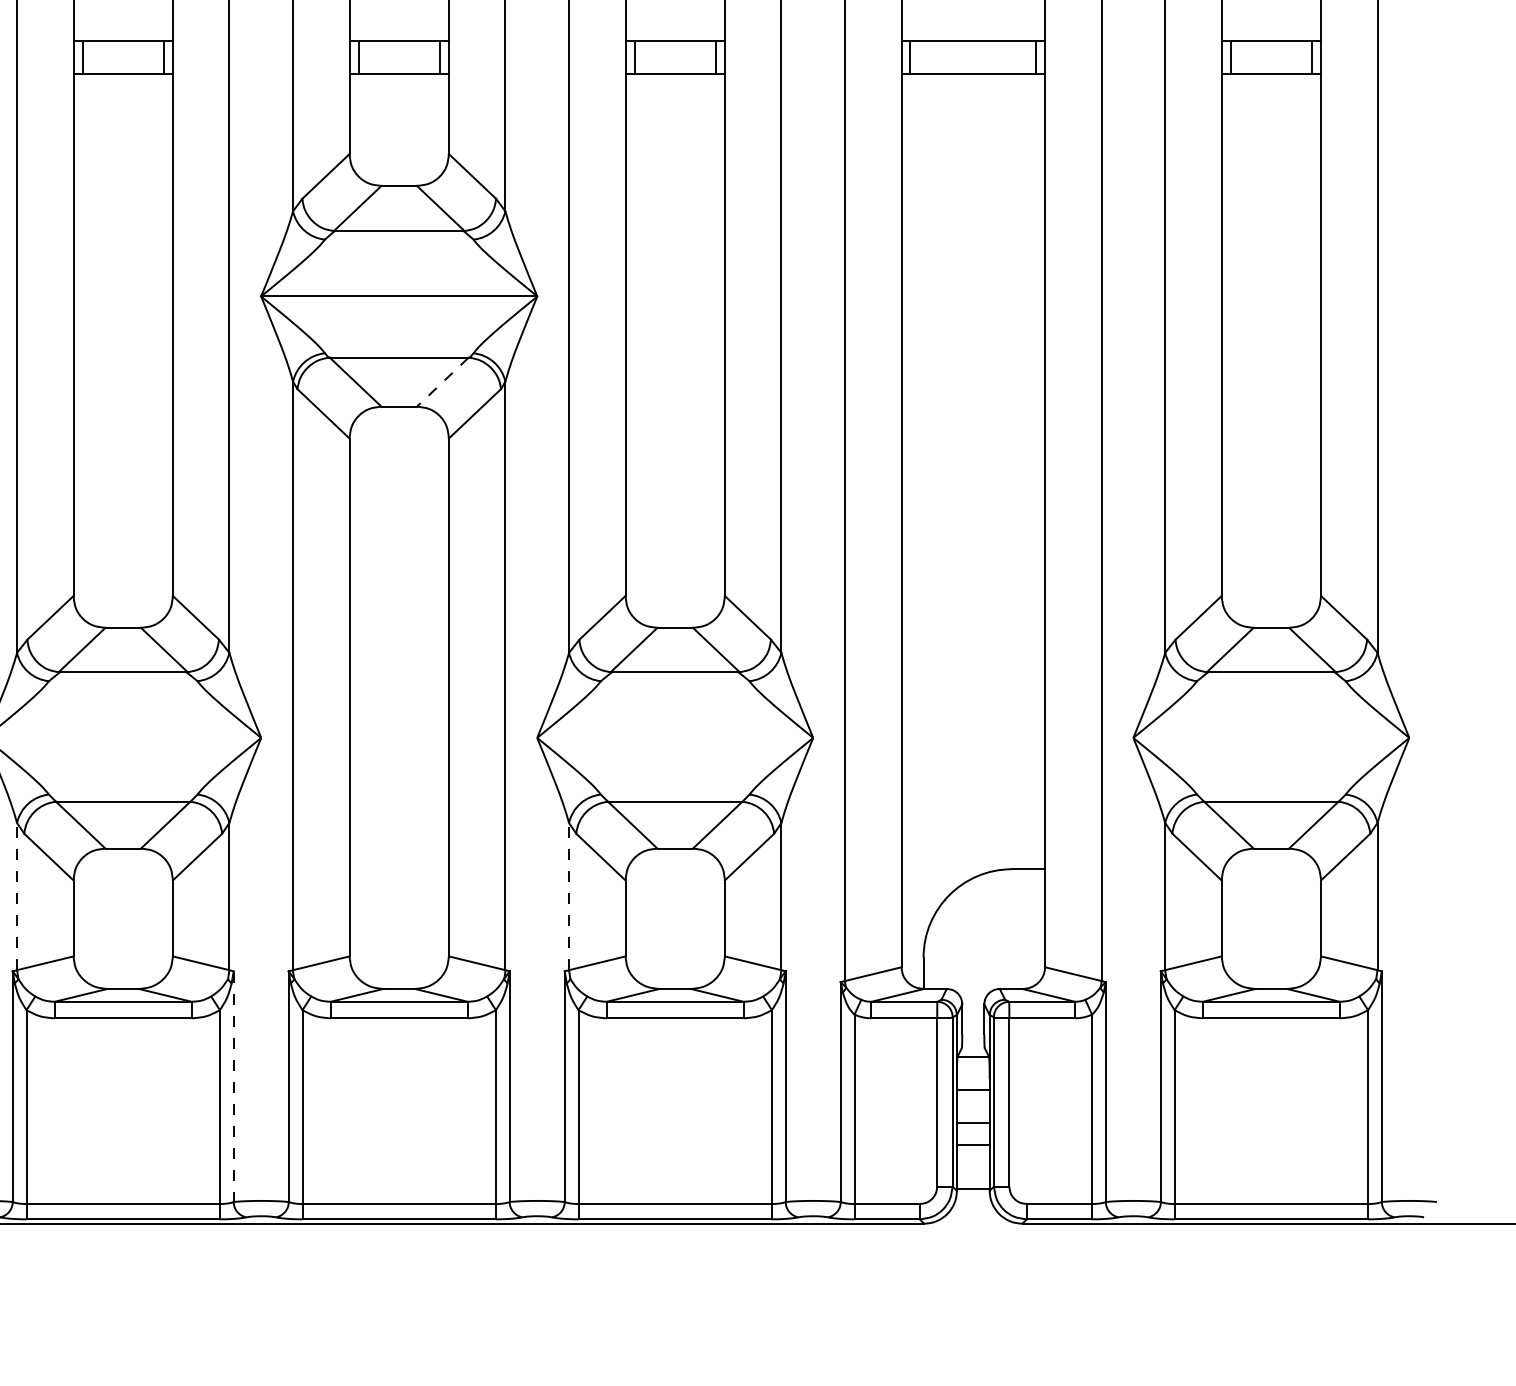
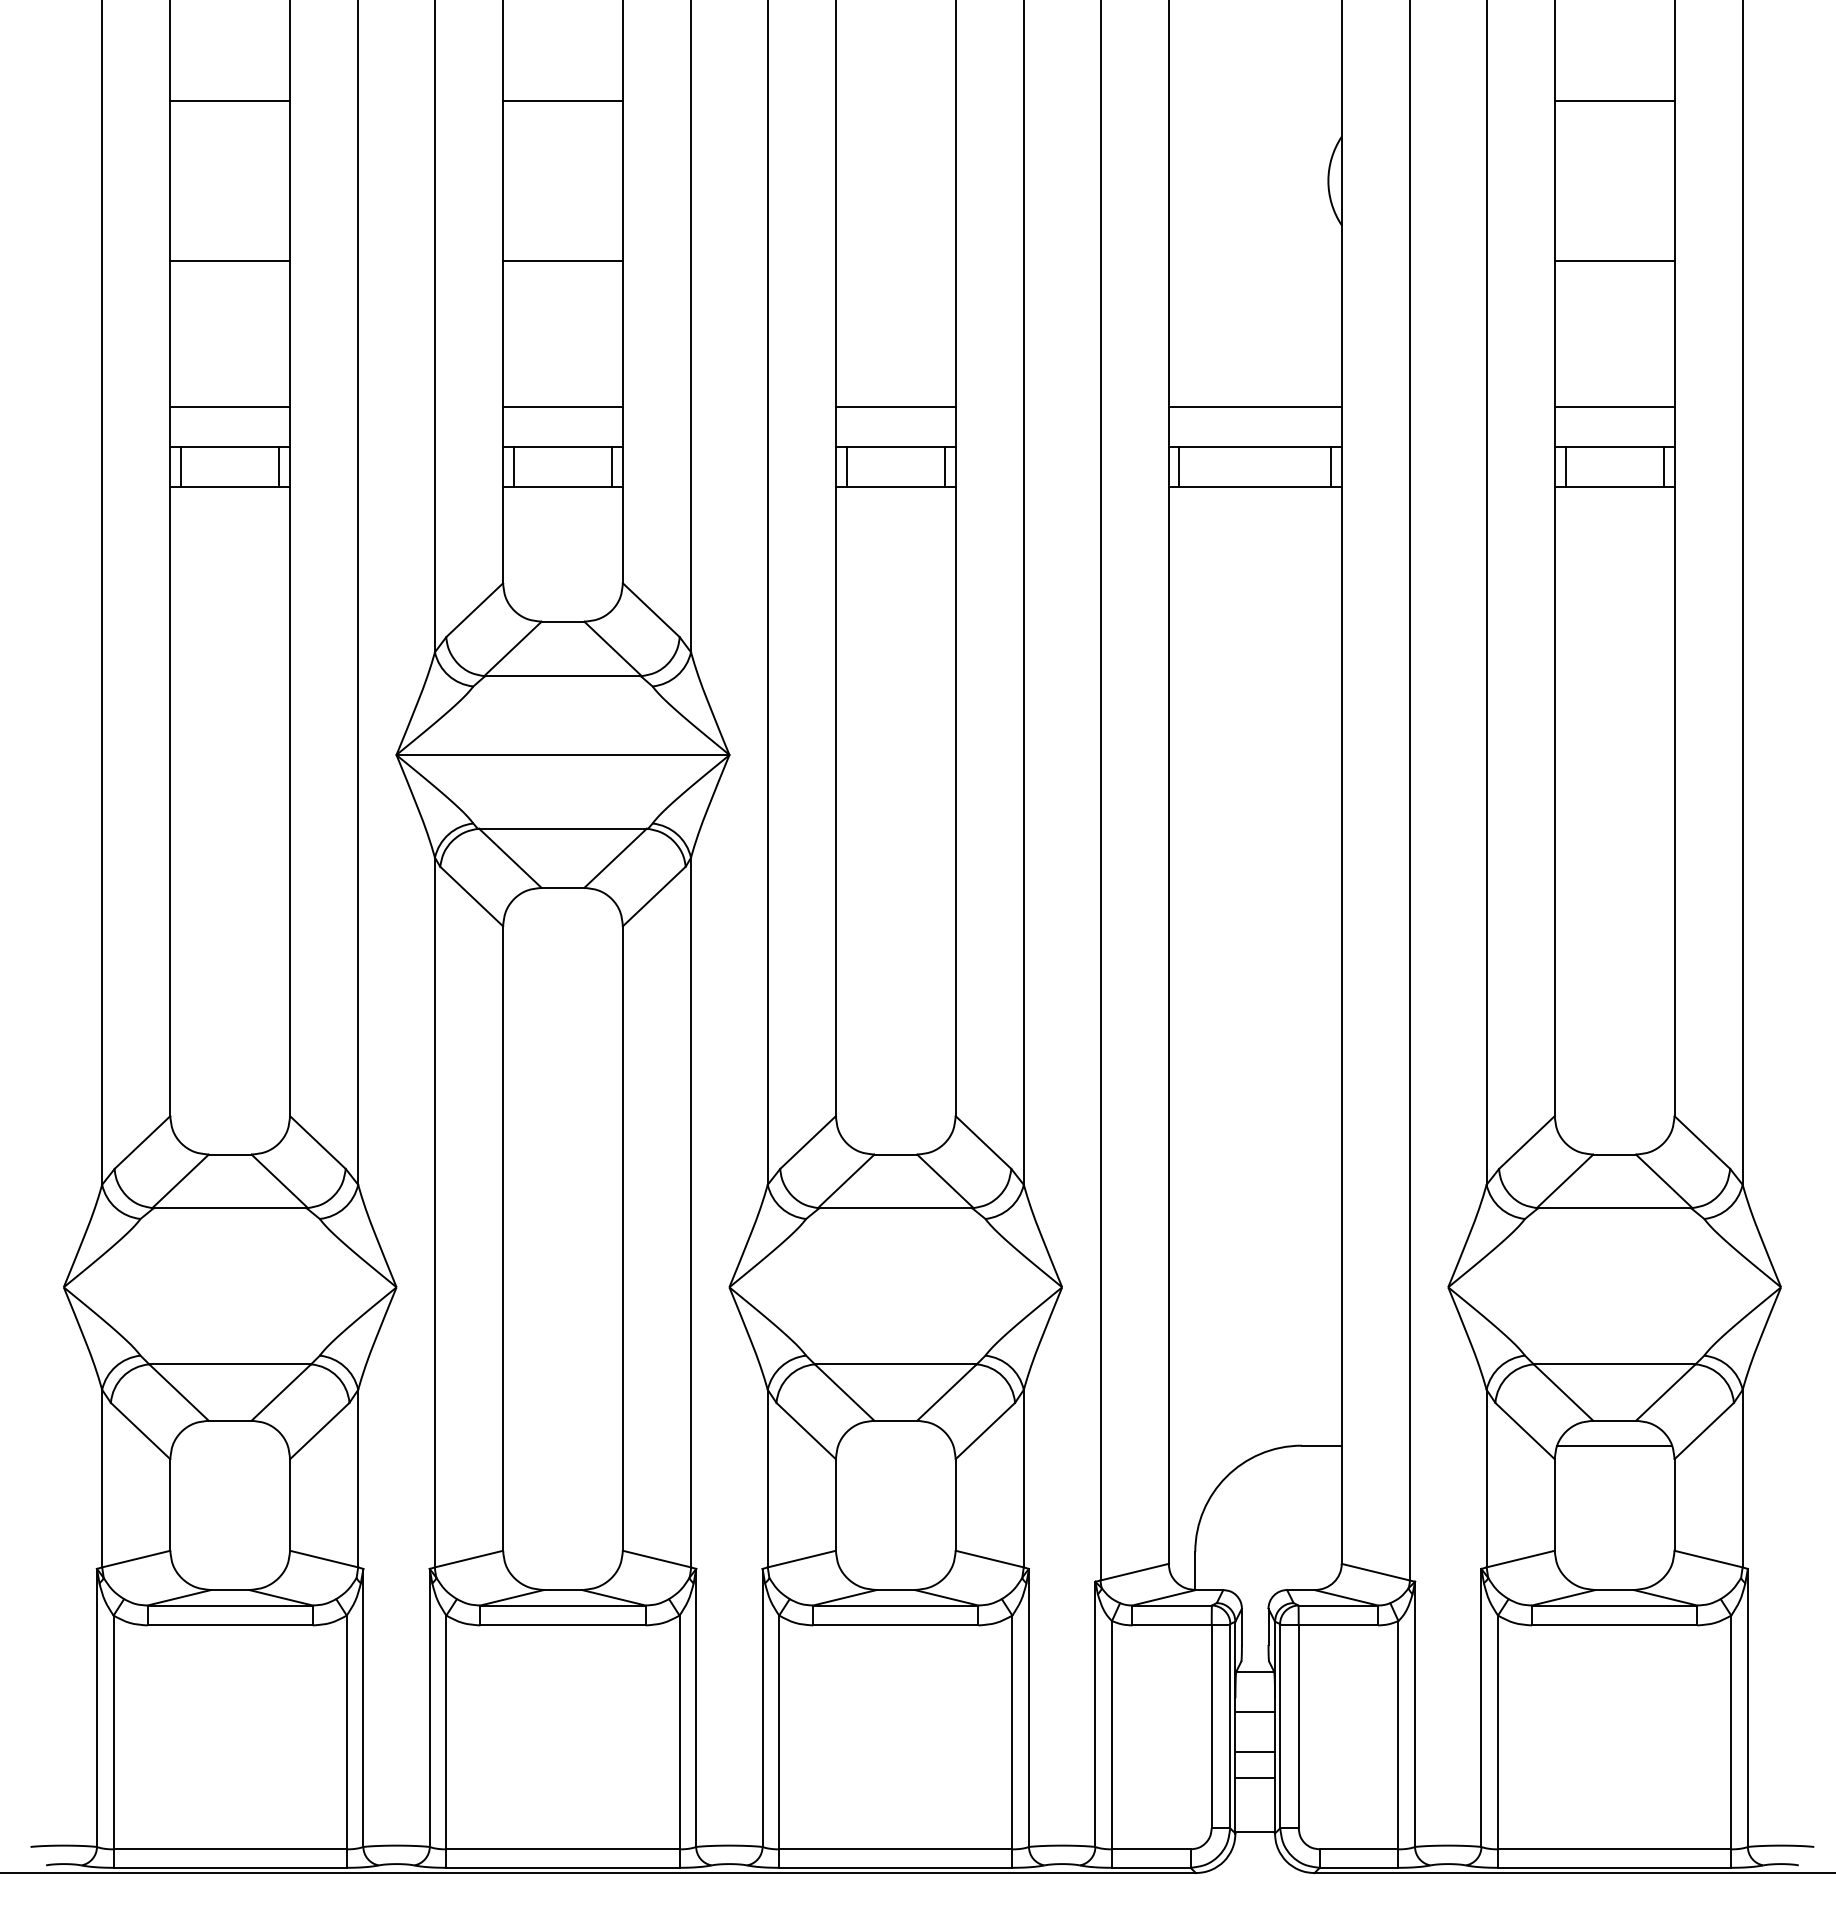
line: (123, 8) -> (230, 407), added
line: (398, 8) -> (562, 407), added
line: (674, 8) -> (895, 407), added
line: (972, 8) -> (1254, 407), added
line: (1271, 8) -> (1614, 407), added
line: (442, 382) -> (615, 858), dashed -> solid
line: (1271, 869) -> (1614, 1445), added
line: (17, 896) -> (102, 1478), dashed -> solid
line: (568, 896) -> (767, 1478), dashed -> solid
line: (233, 1087) -> (363, 1708), dashed -> solid

